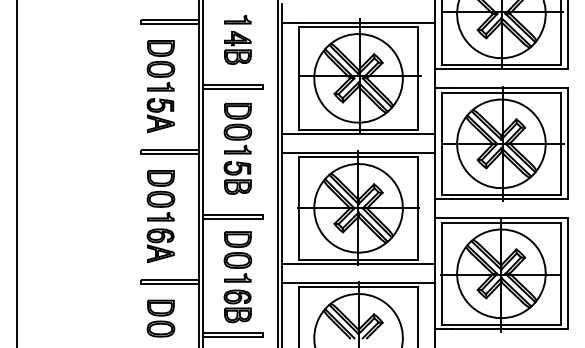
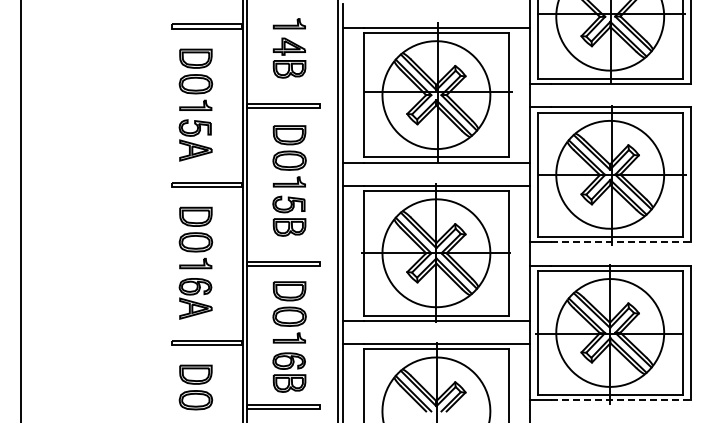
line: (510, 199) -> (621, 242), solid -> dashed
line: (510, 329) -> (621, 400), solid -> dashed

